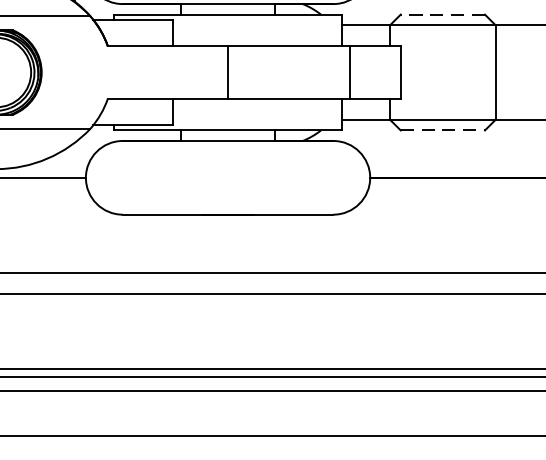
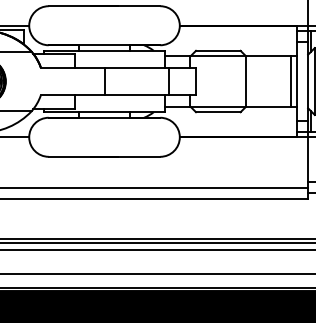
line: (441, 13) -> (217, 50), dashed -> solid
line: (443, 131) -> (218, 112), dashed -> solid

